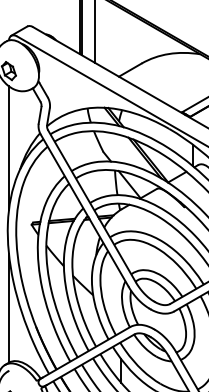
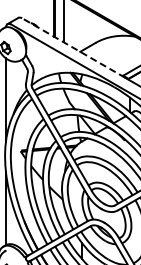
line: (108, 70) -> (73, 47), solid -> dashed

